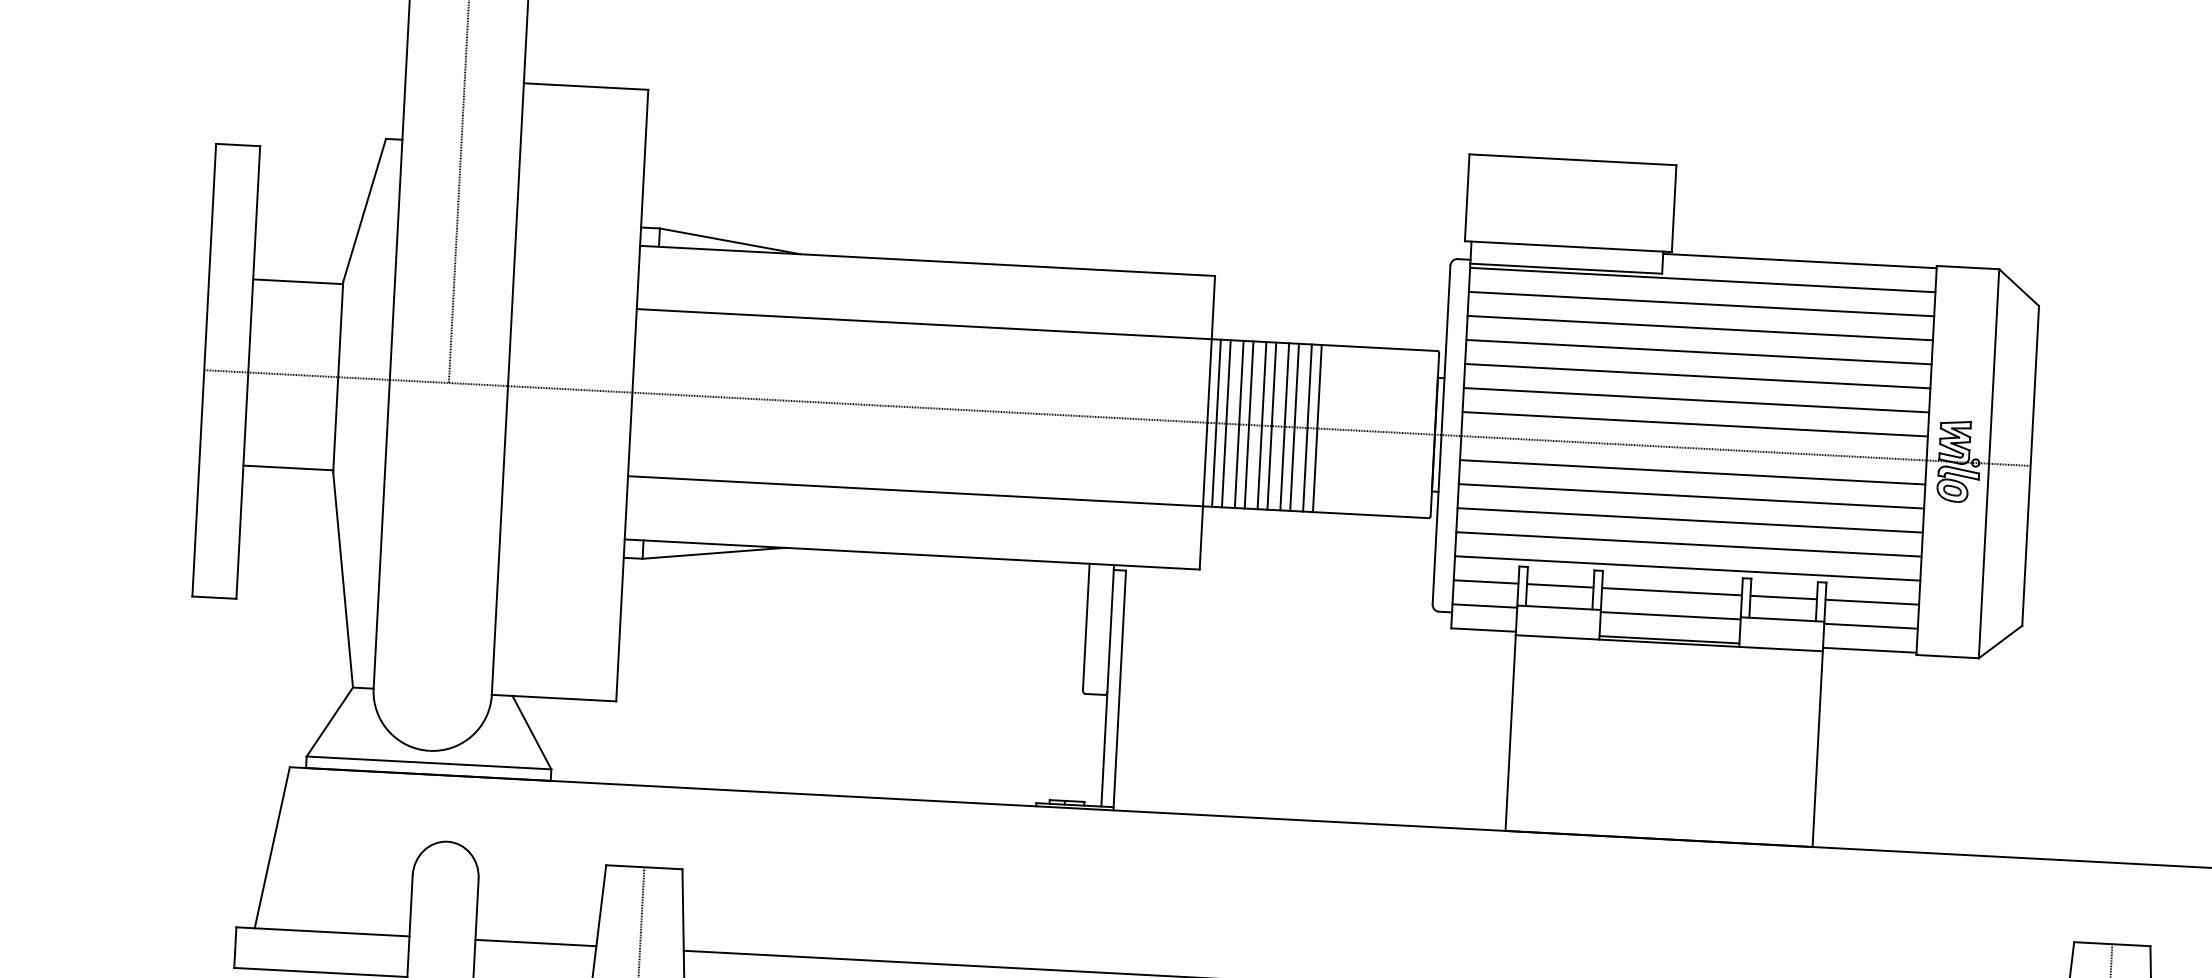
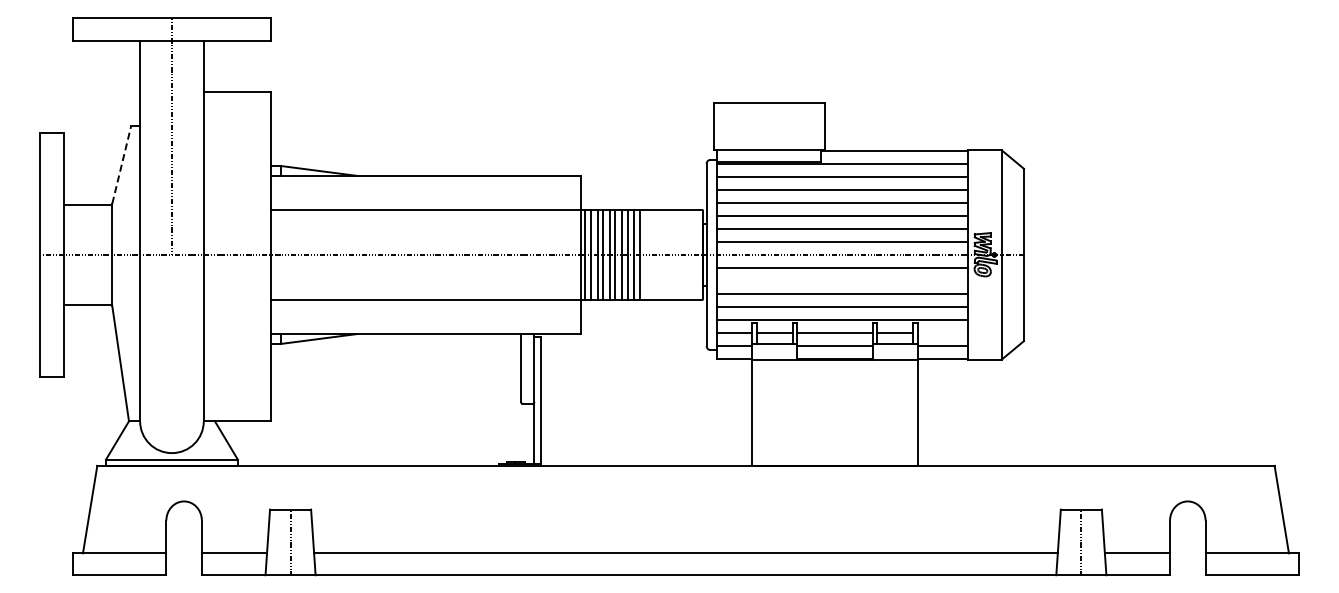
line: (364, 210) -> (121, 164), solid -> dashed
line: (1691, 495) -> (842, 280), removed
line: (1871, 601) -> (942, 332), removed

